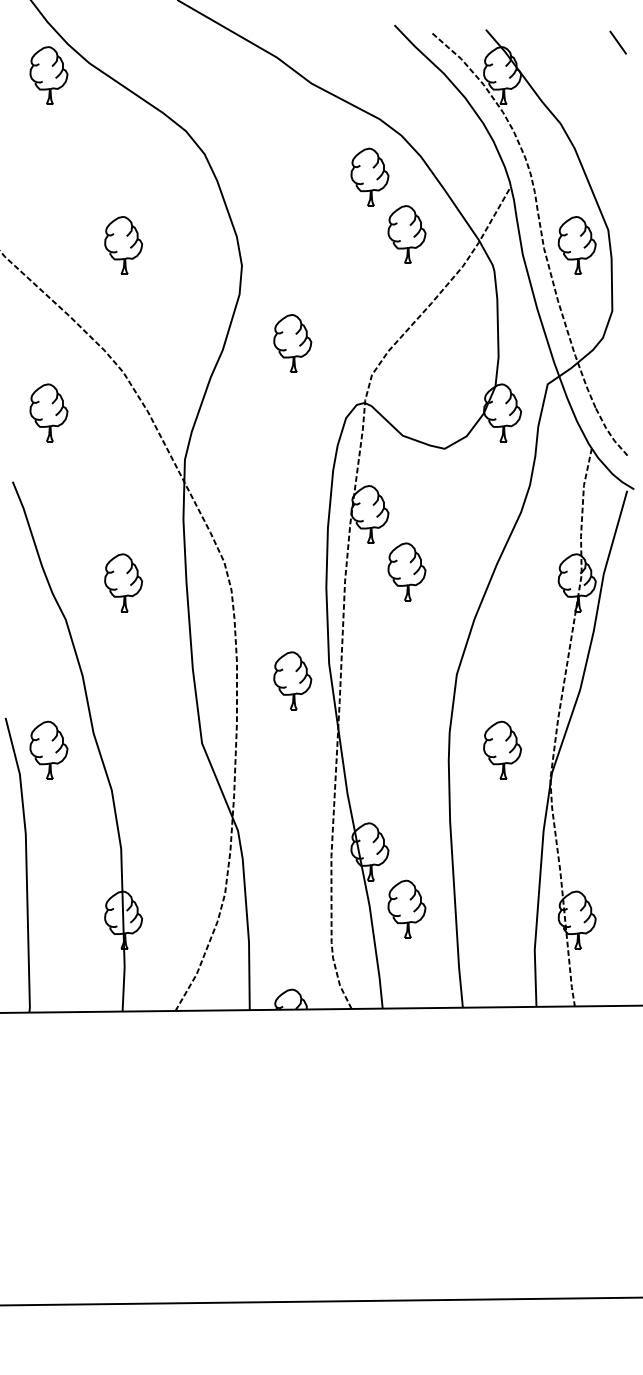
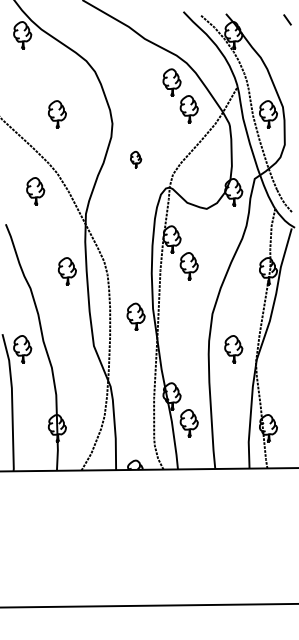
part: (291, 342) -> (135, 159), size x0.6
part: (48, 413) -> (35, 191), moved
part: (121, 583) -> (66, 271), moved

